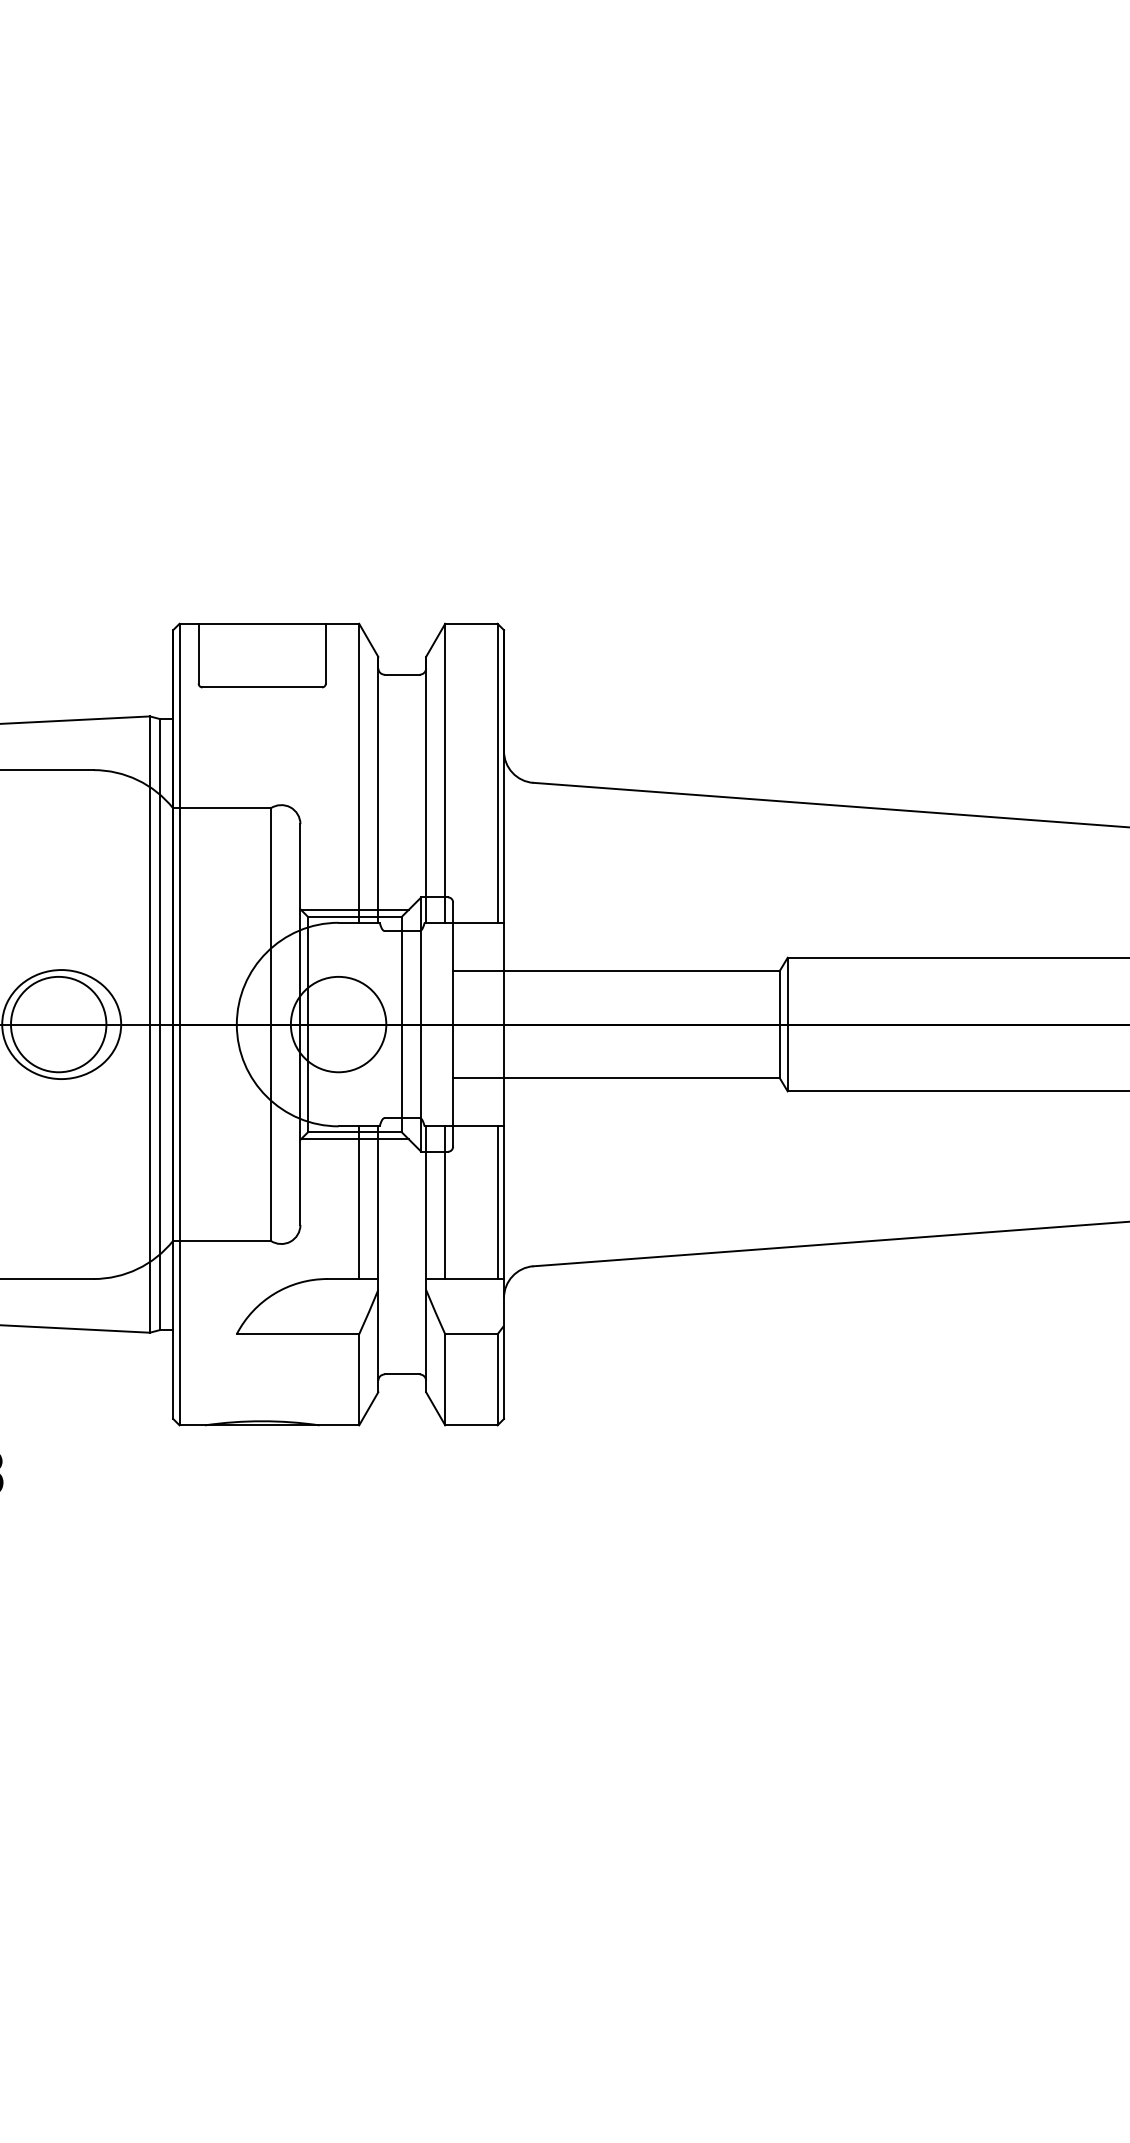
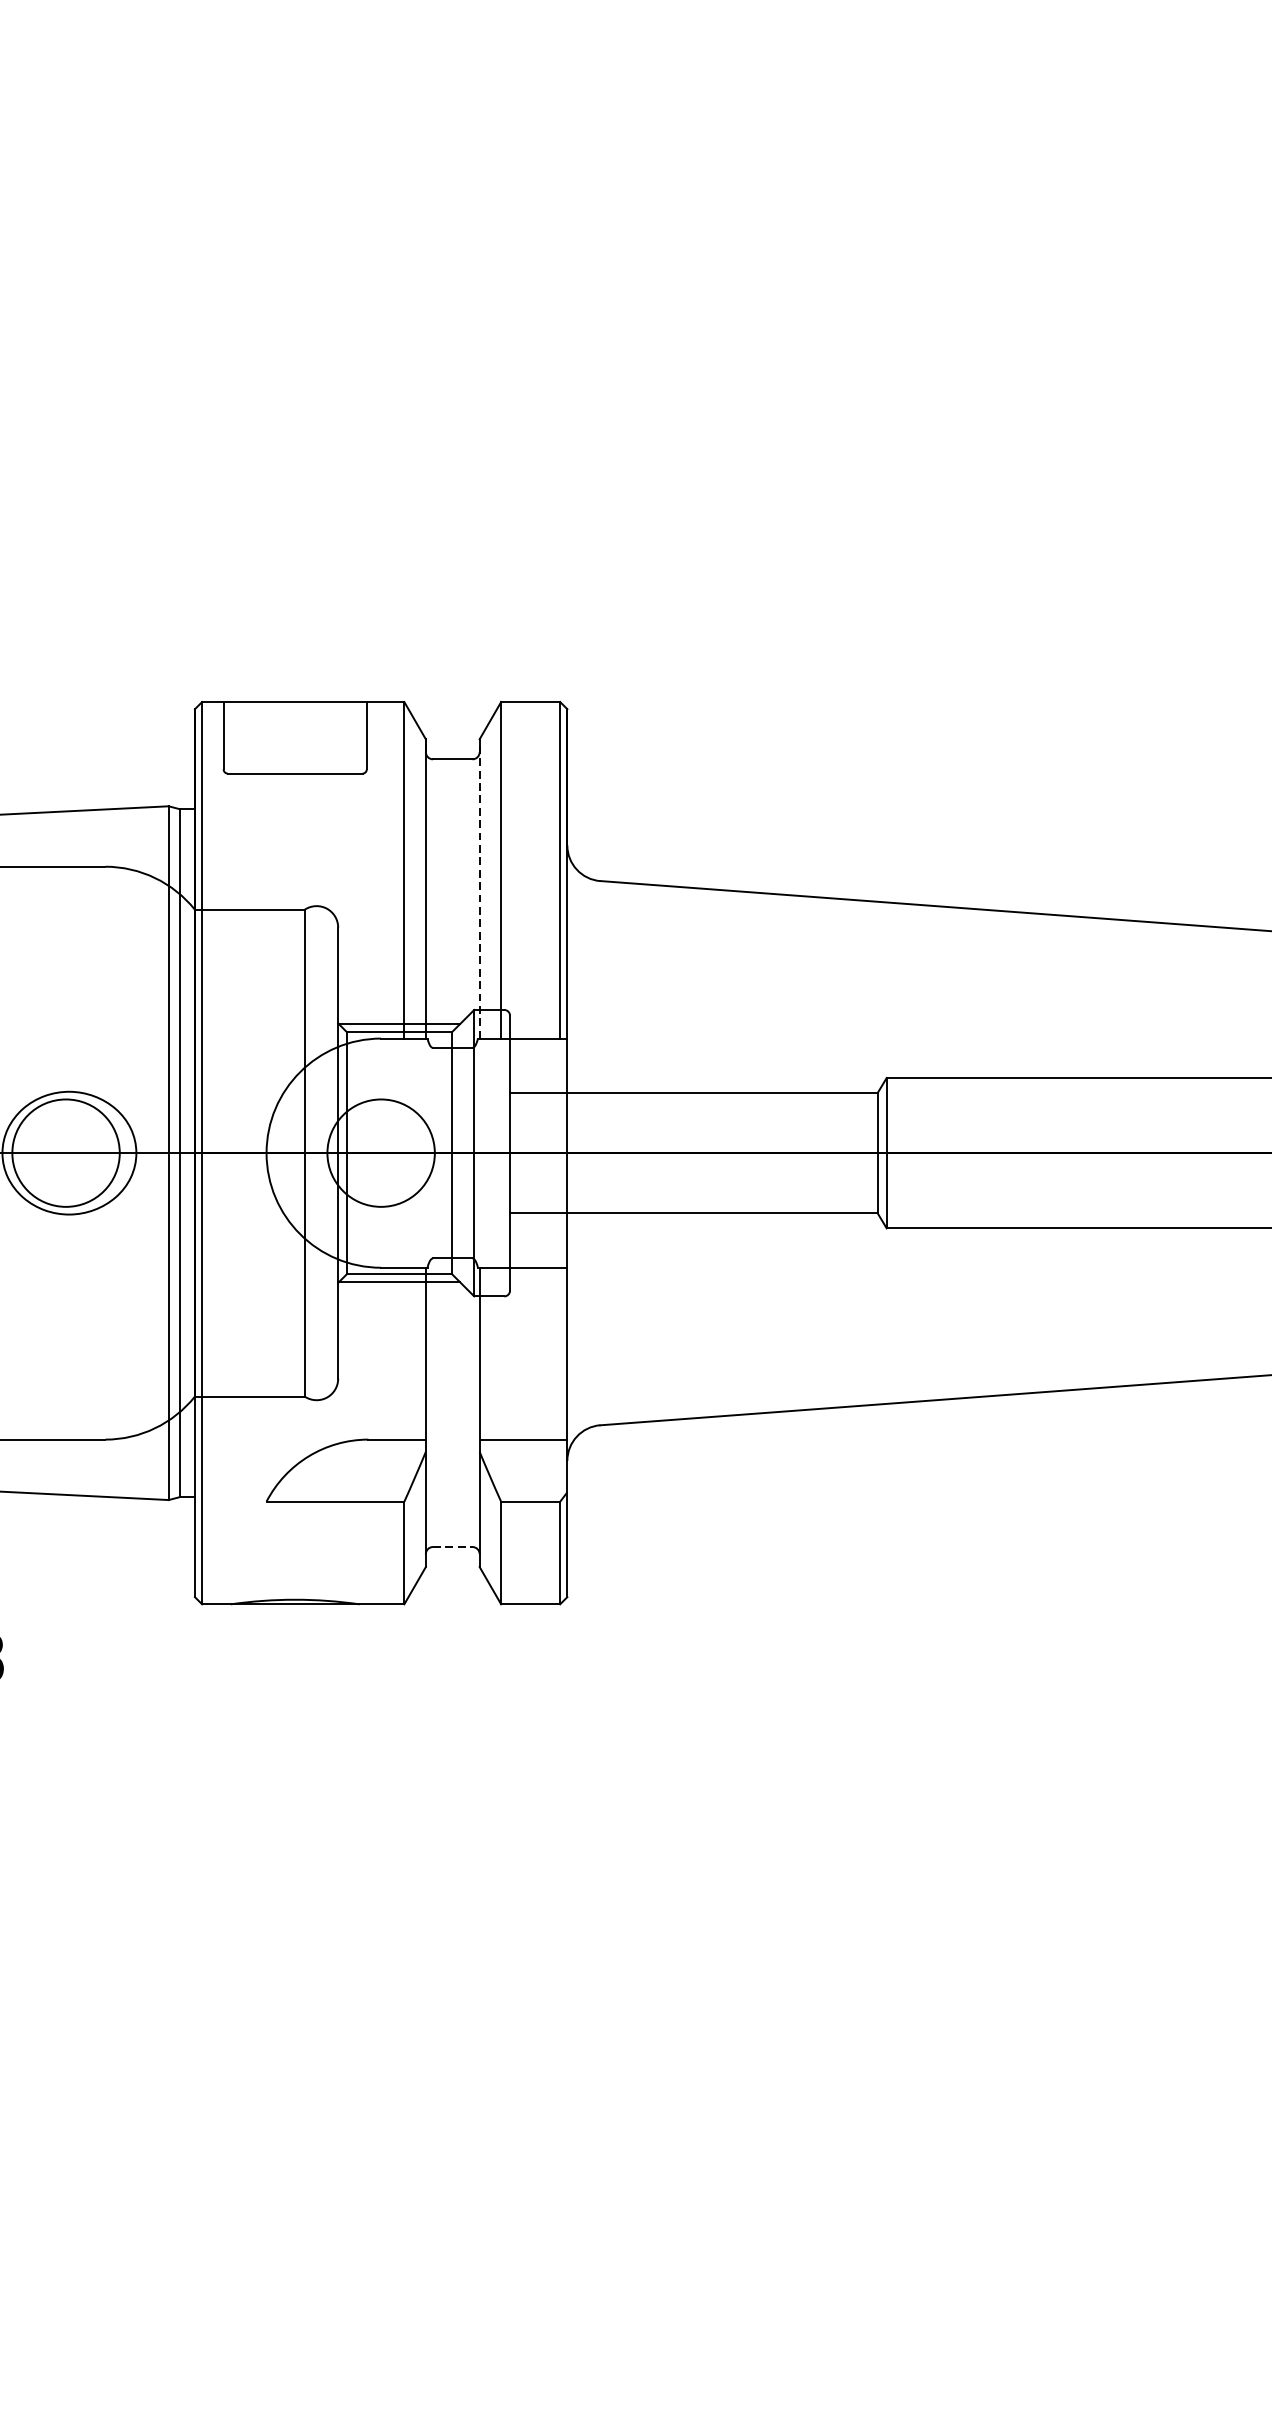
line: (426, 789) -> (480, 888), solid -> dashed
line: (359, 1202) -> (404, 1353), removed
line: (445, 1202) -> (501, 1353), removed
line: (497, 1202) -> (560, 1353), removed
line: (402, 1374) -> (453, 1547), solid -> dashed

